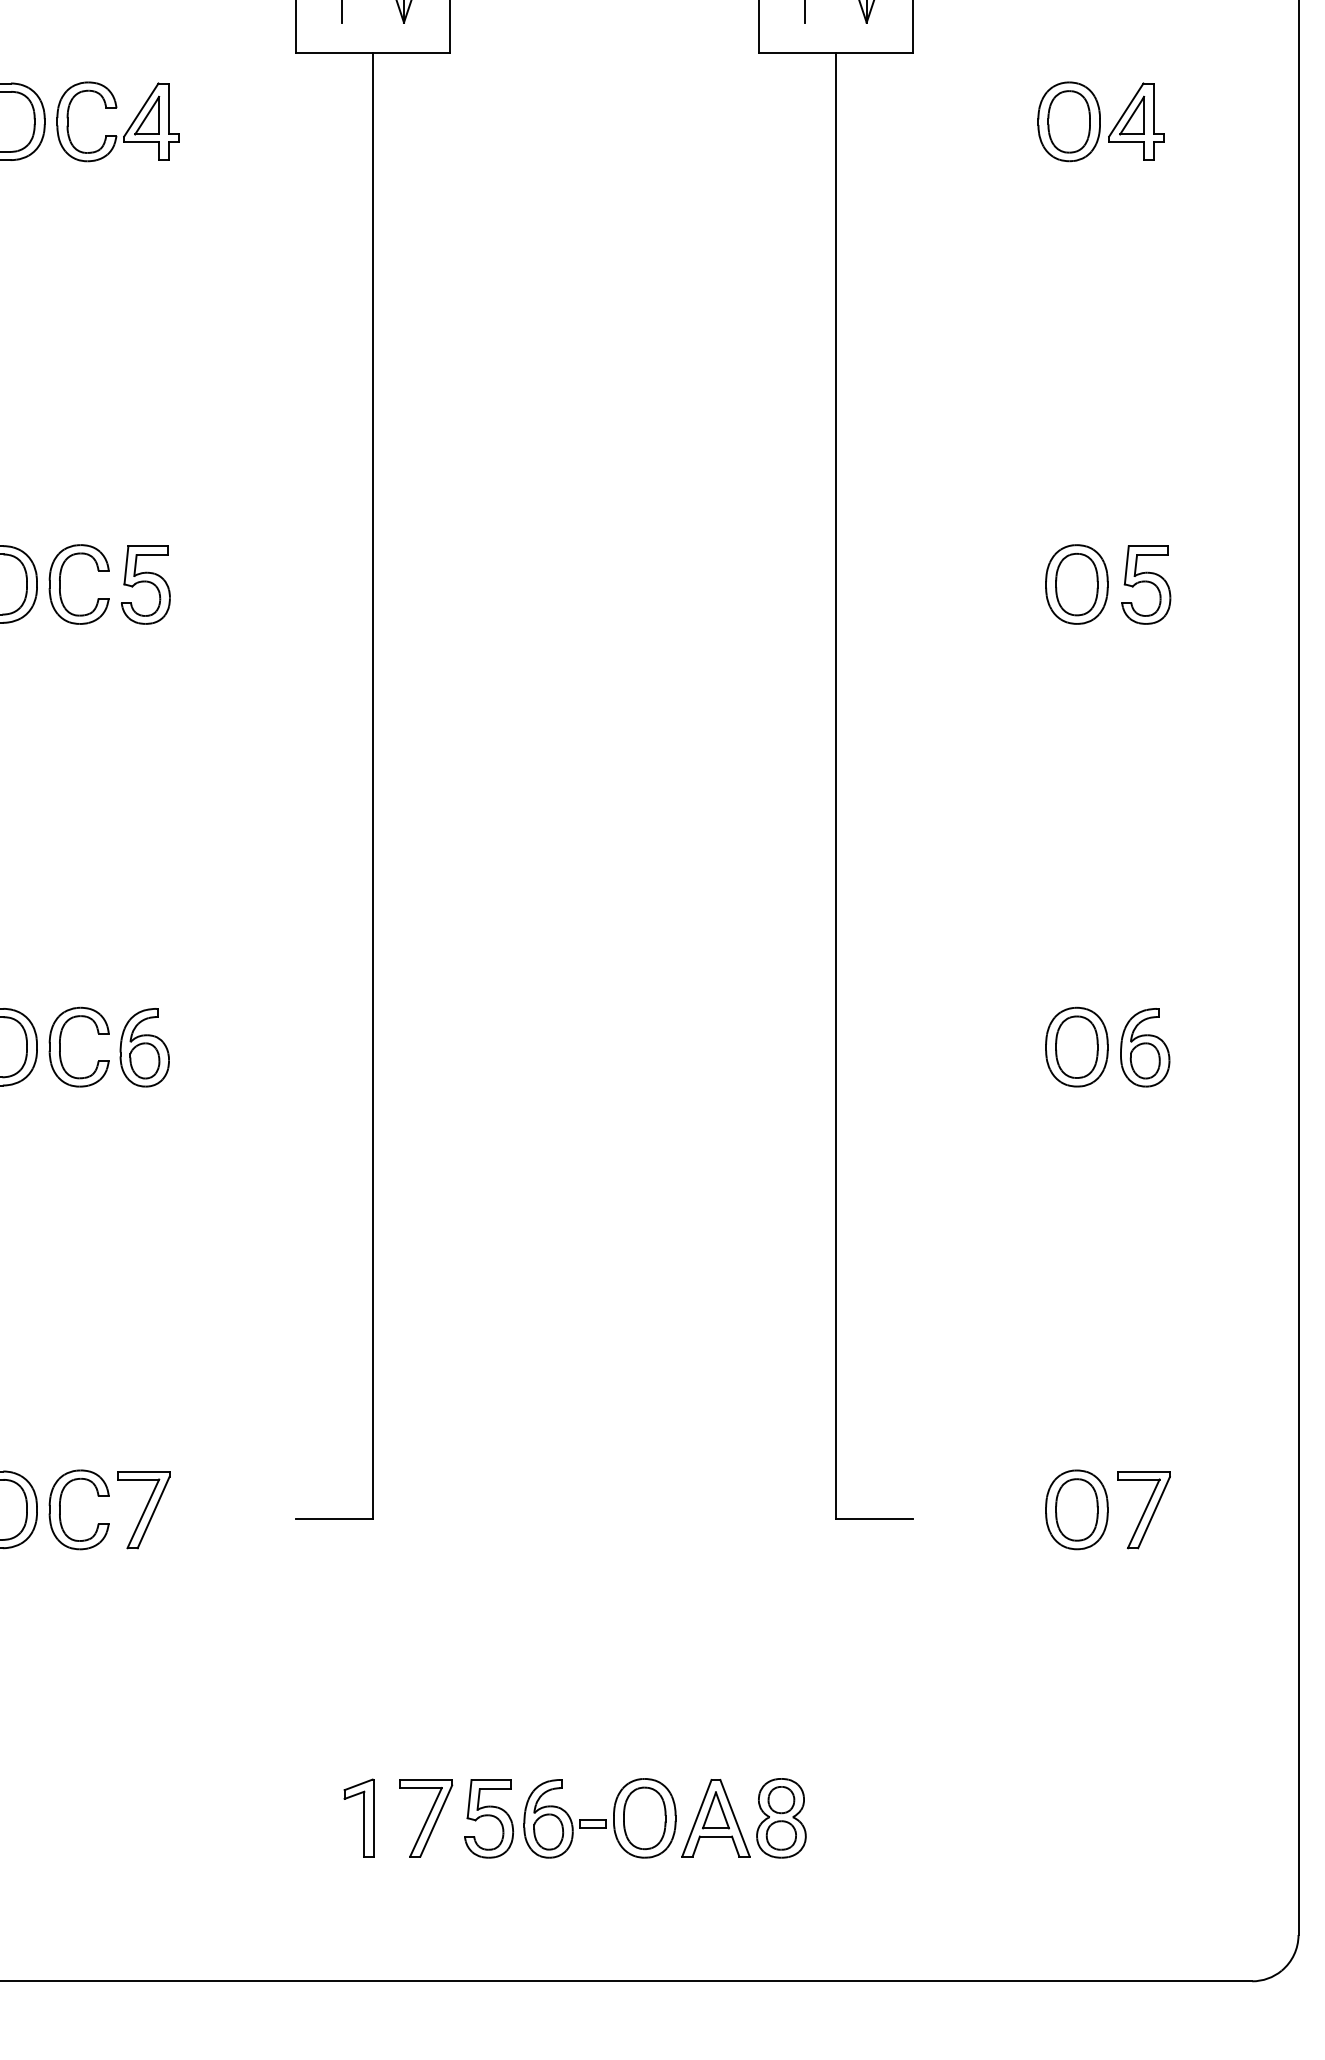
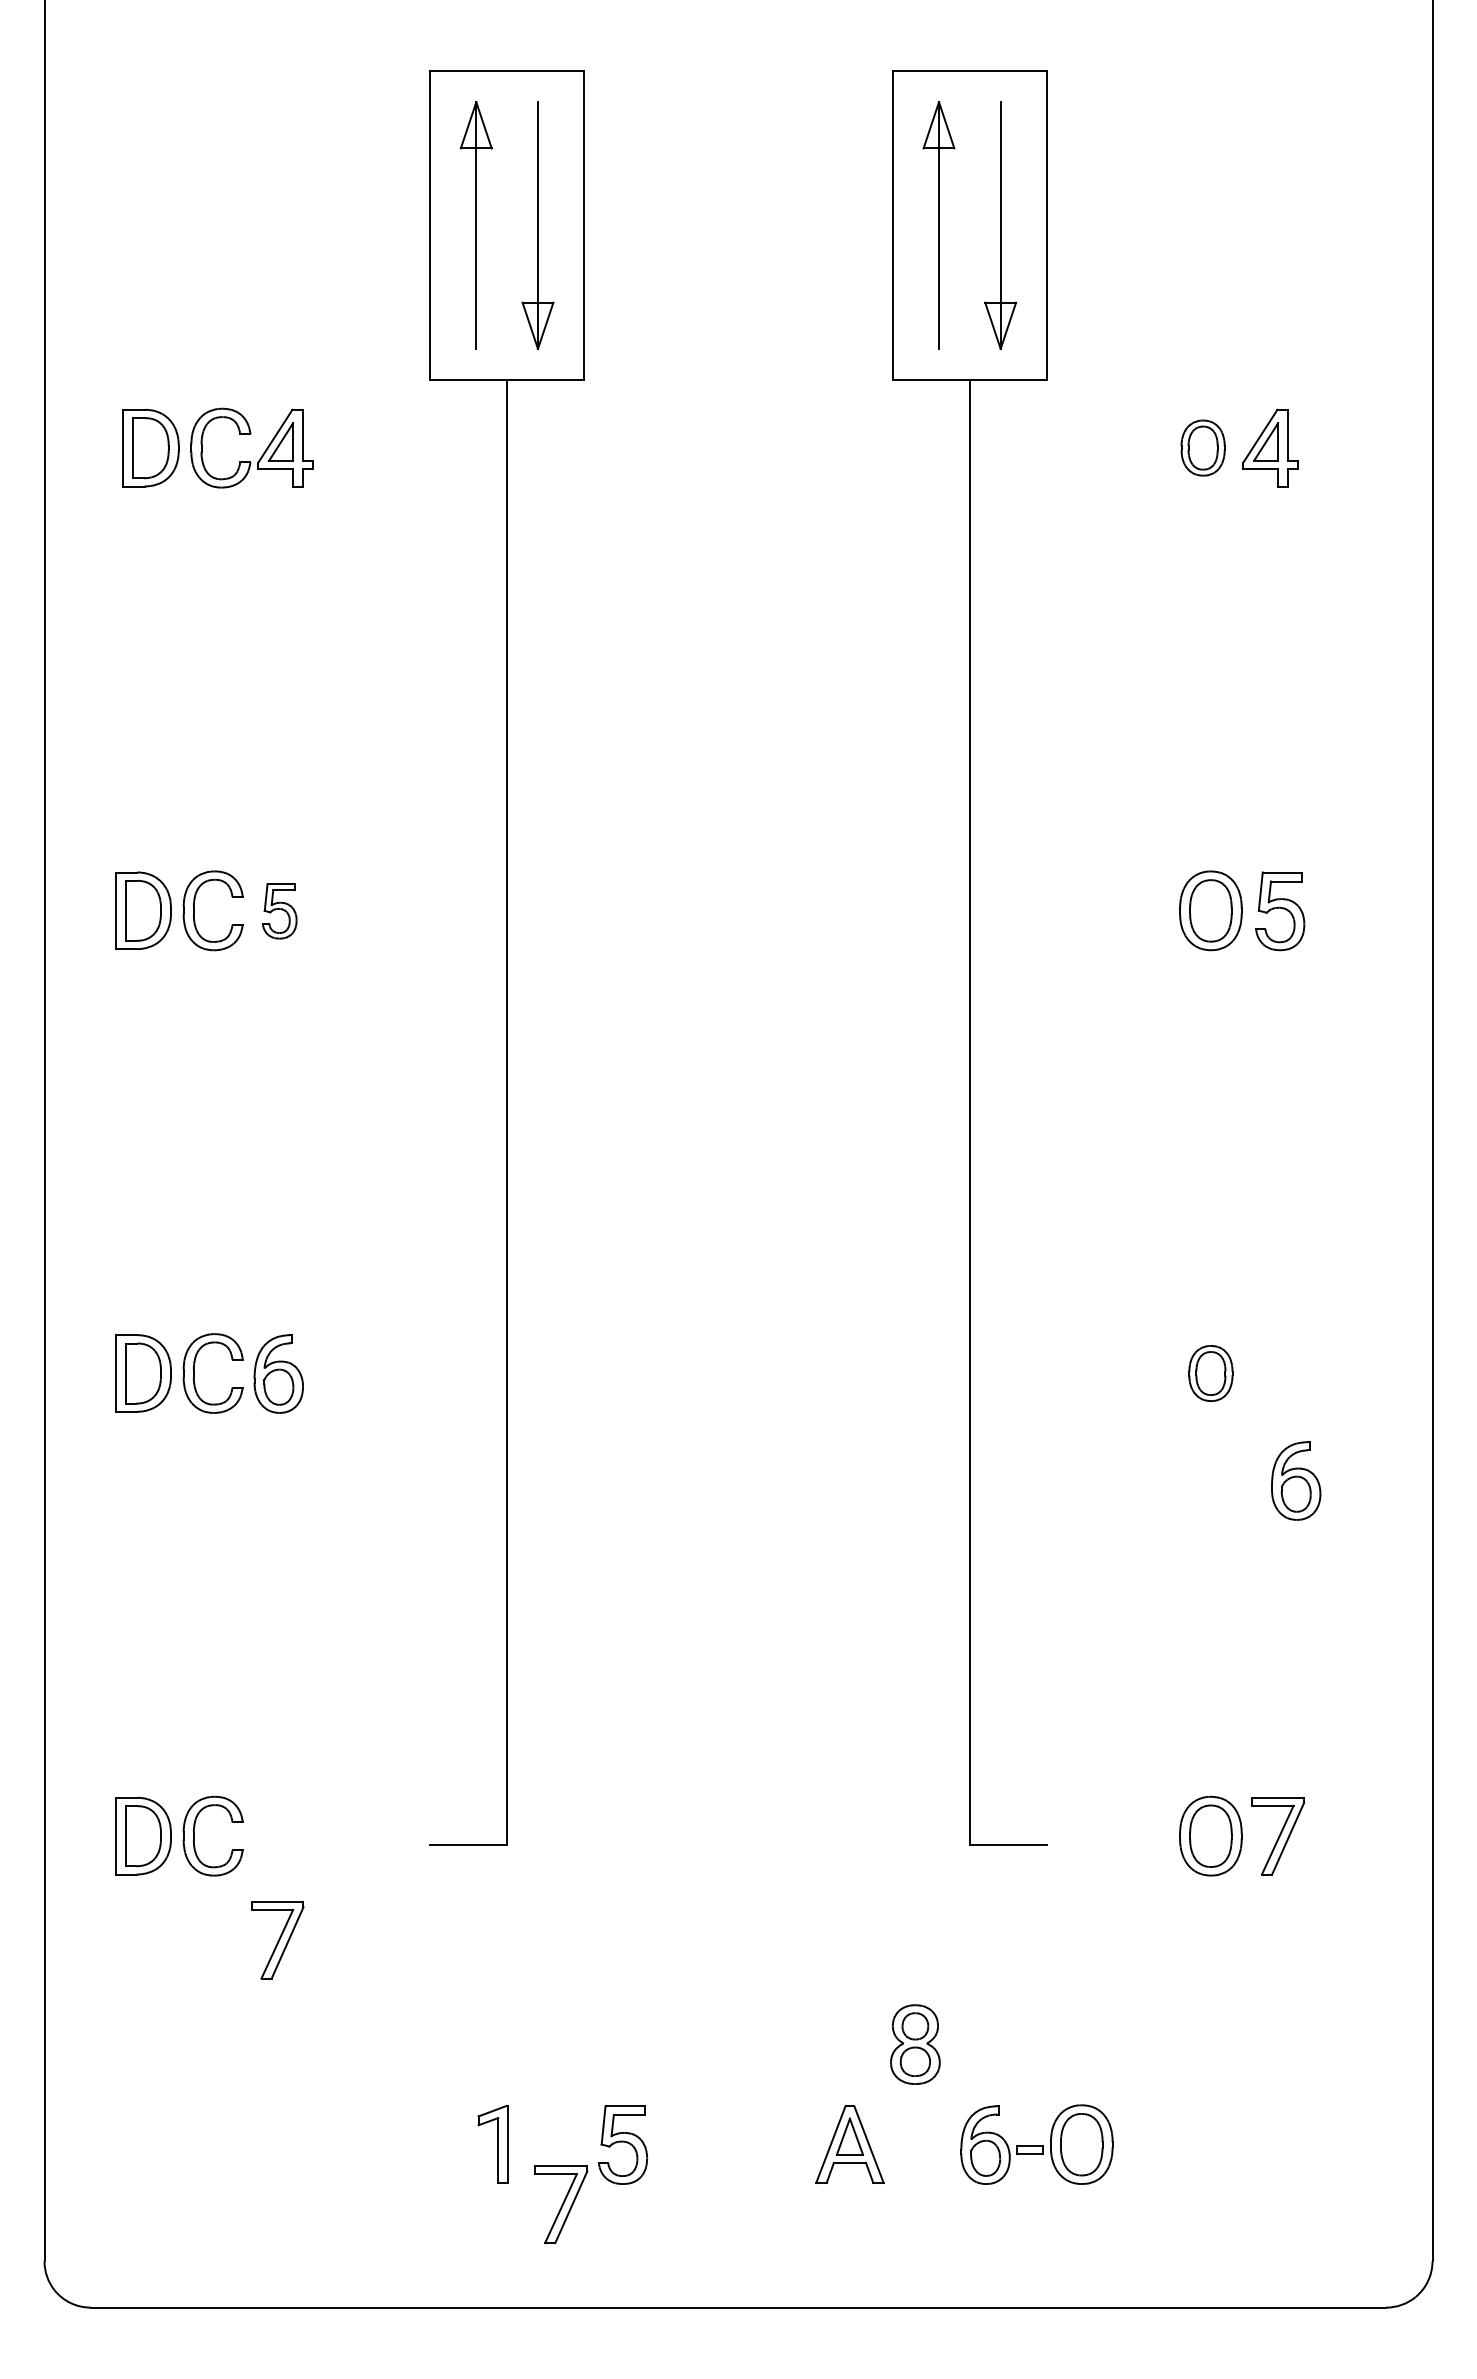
part: (1068, 121) -> (1202, 447), size x0.7
part: (145, 585) -> (279, 911), size x0.7
part: (1076, 1047) -> (1210, 1373), size x0.7
part: (1145, 1047) -> (1296, 1480), moved
part: (143, 1510) -> (277, 1940), moved
part: (426, 1818) -> (561, 2204), moved
part: (599, 1818) -> (1036, 2144), moved
part: (781, 1818) -> (915, 2044), moved

